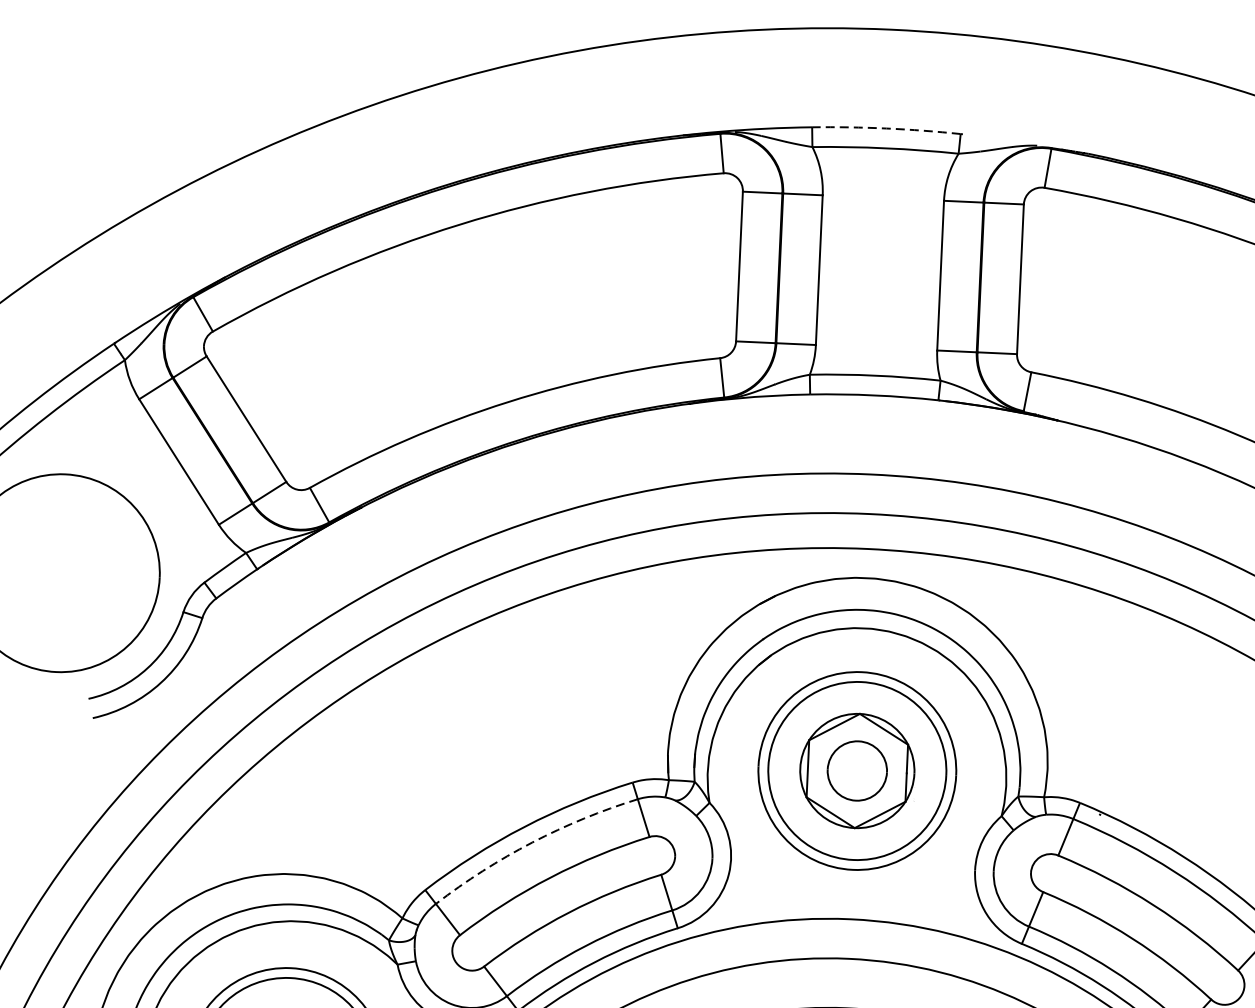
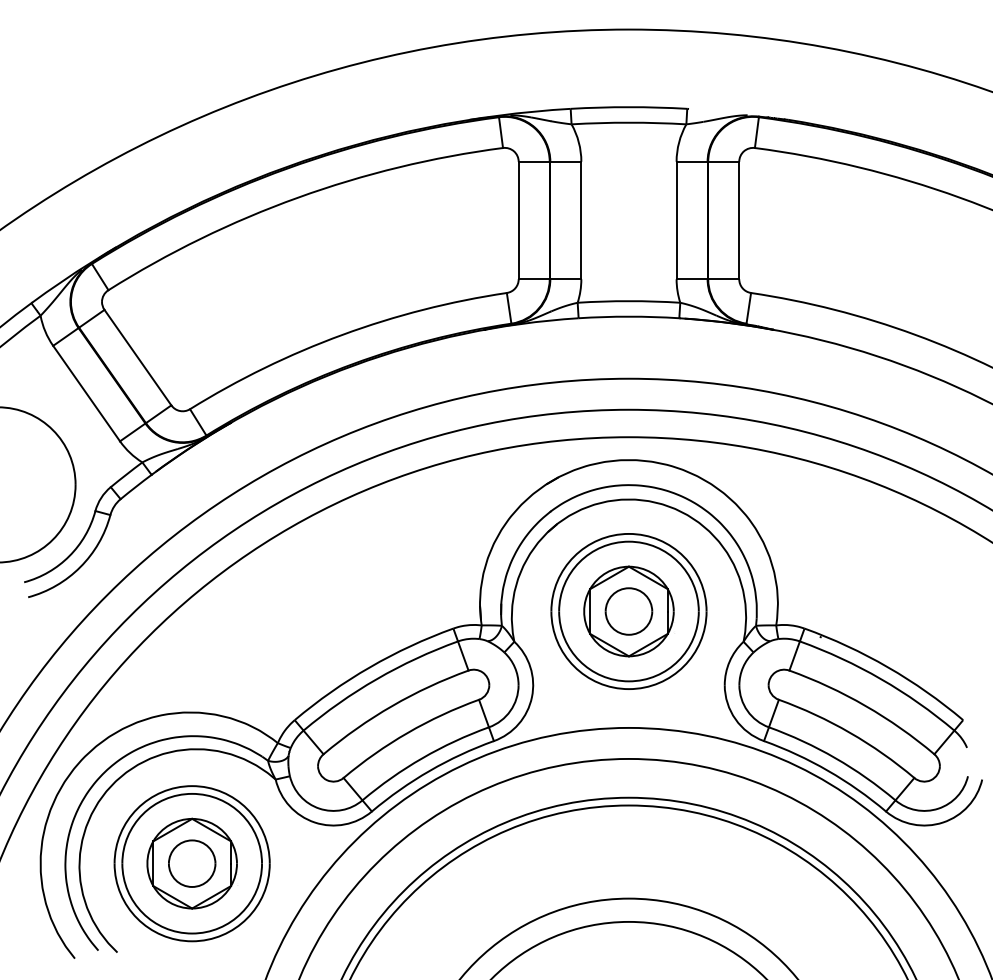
arc: (885, 128) -> (628, 107), dashed -> solid
arc: (531, 842) -> (376, 679), dashed -> solid

